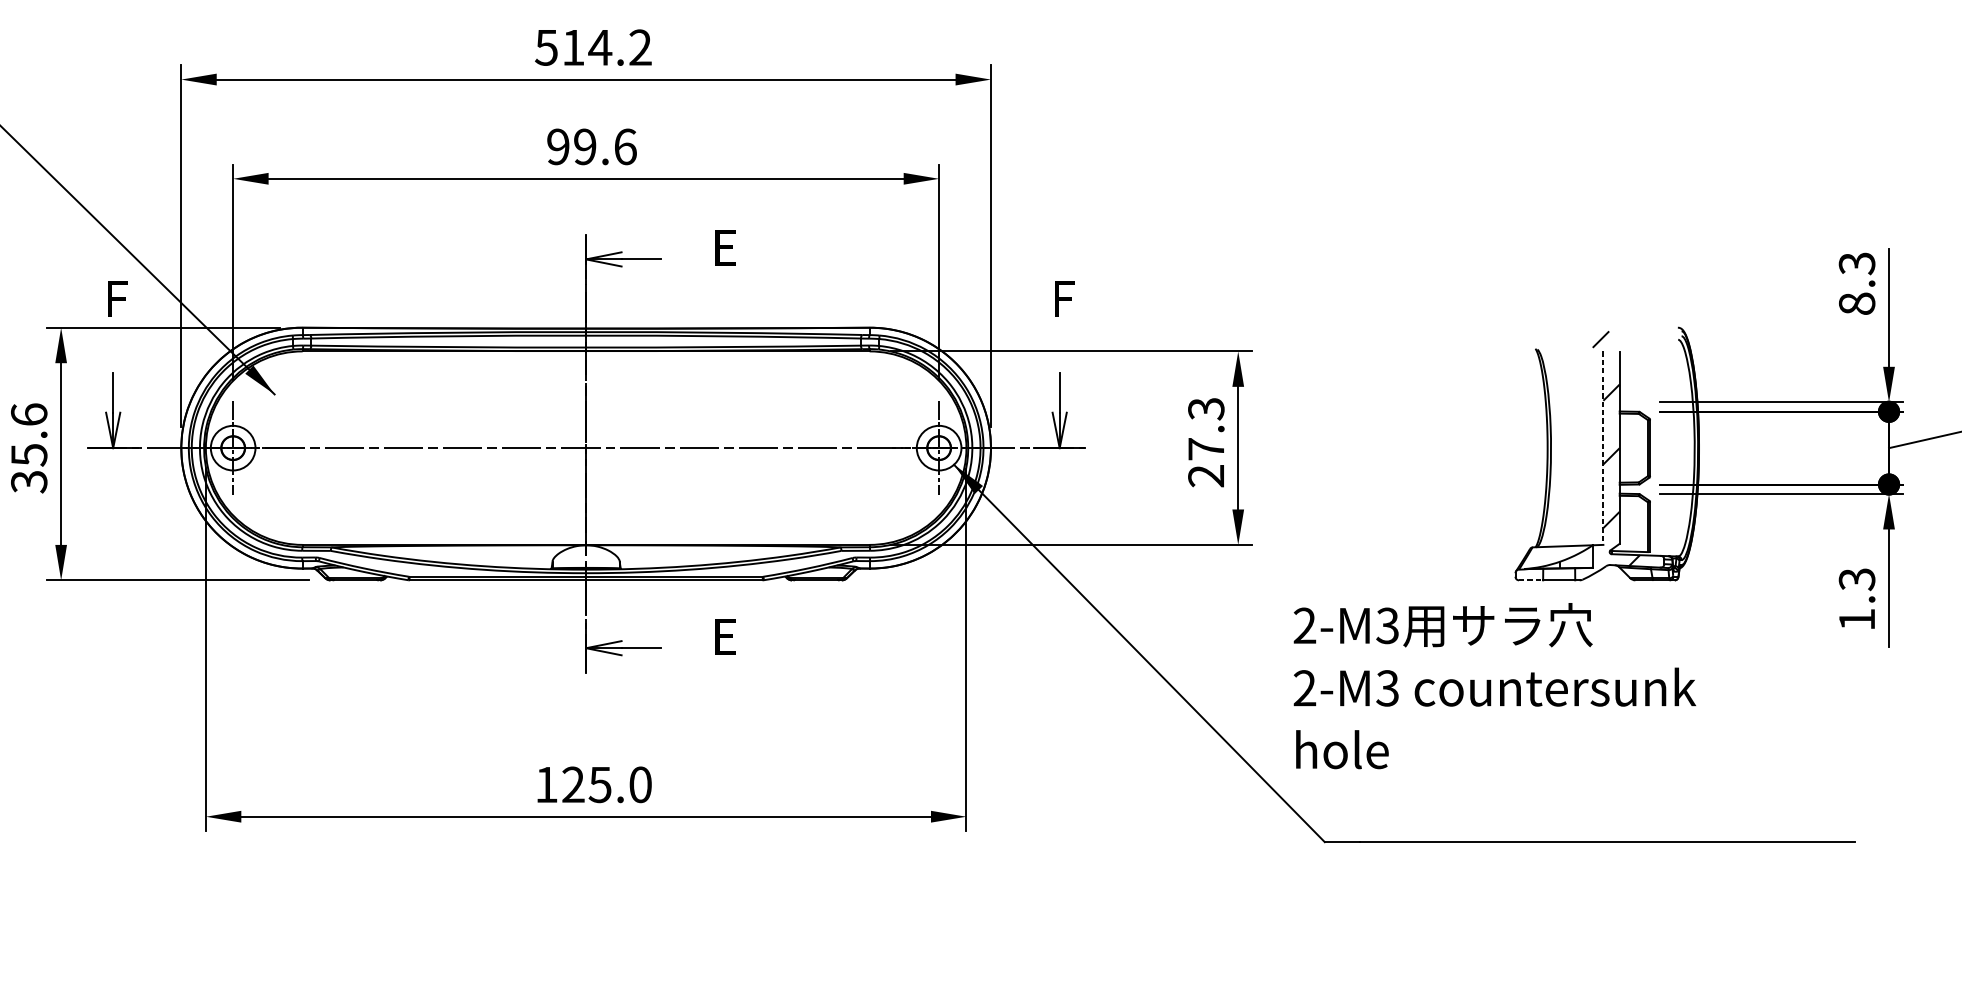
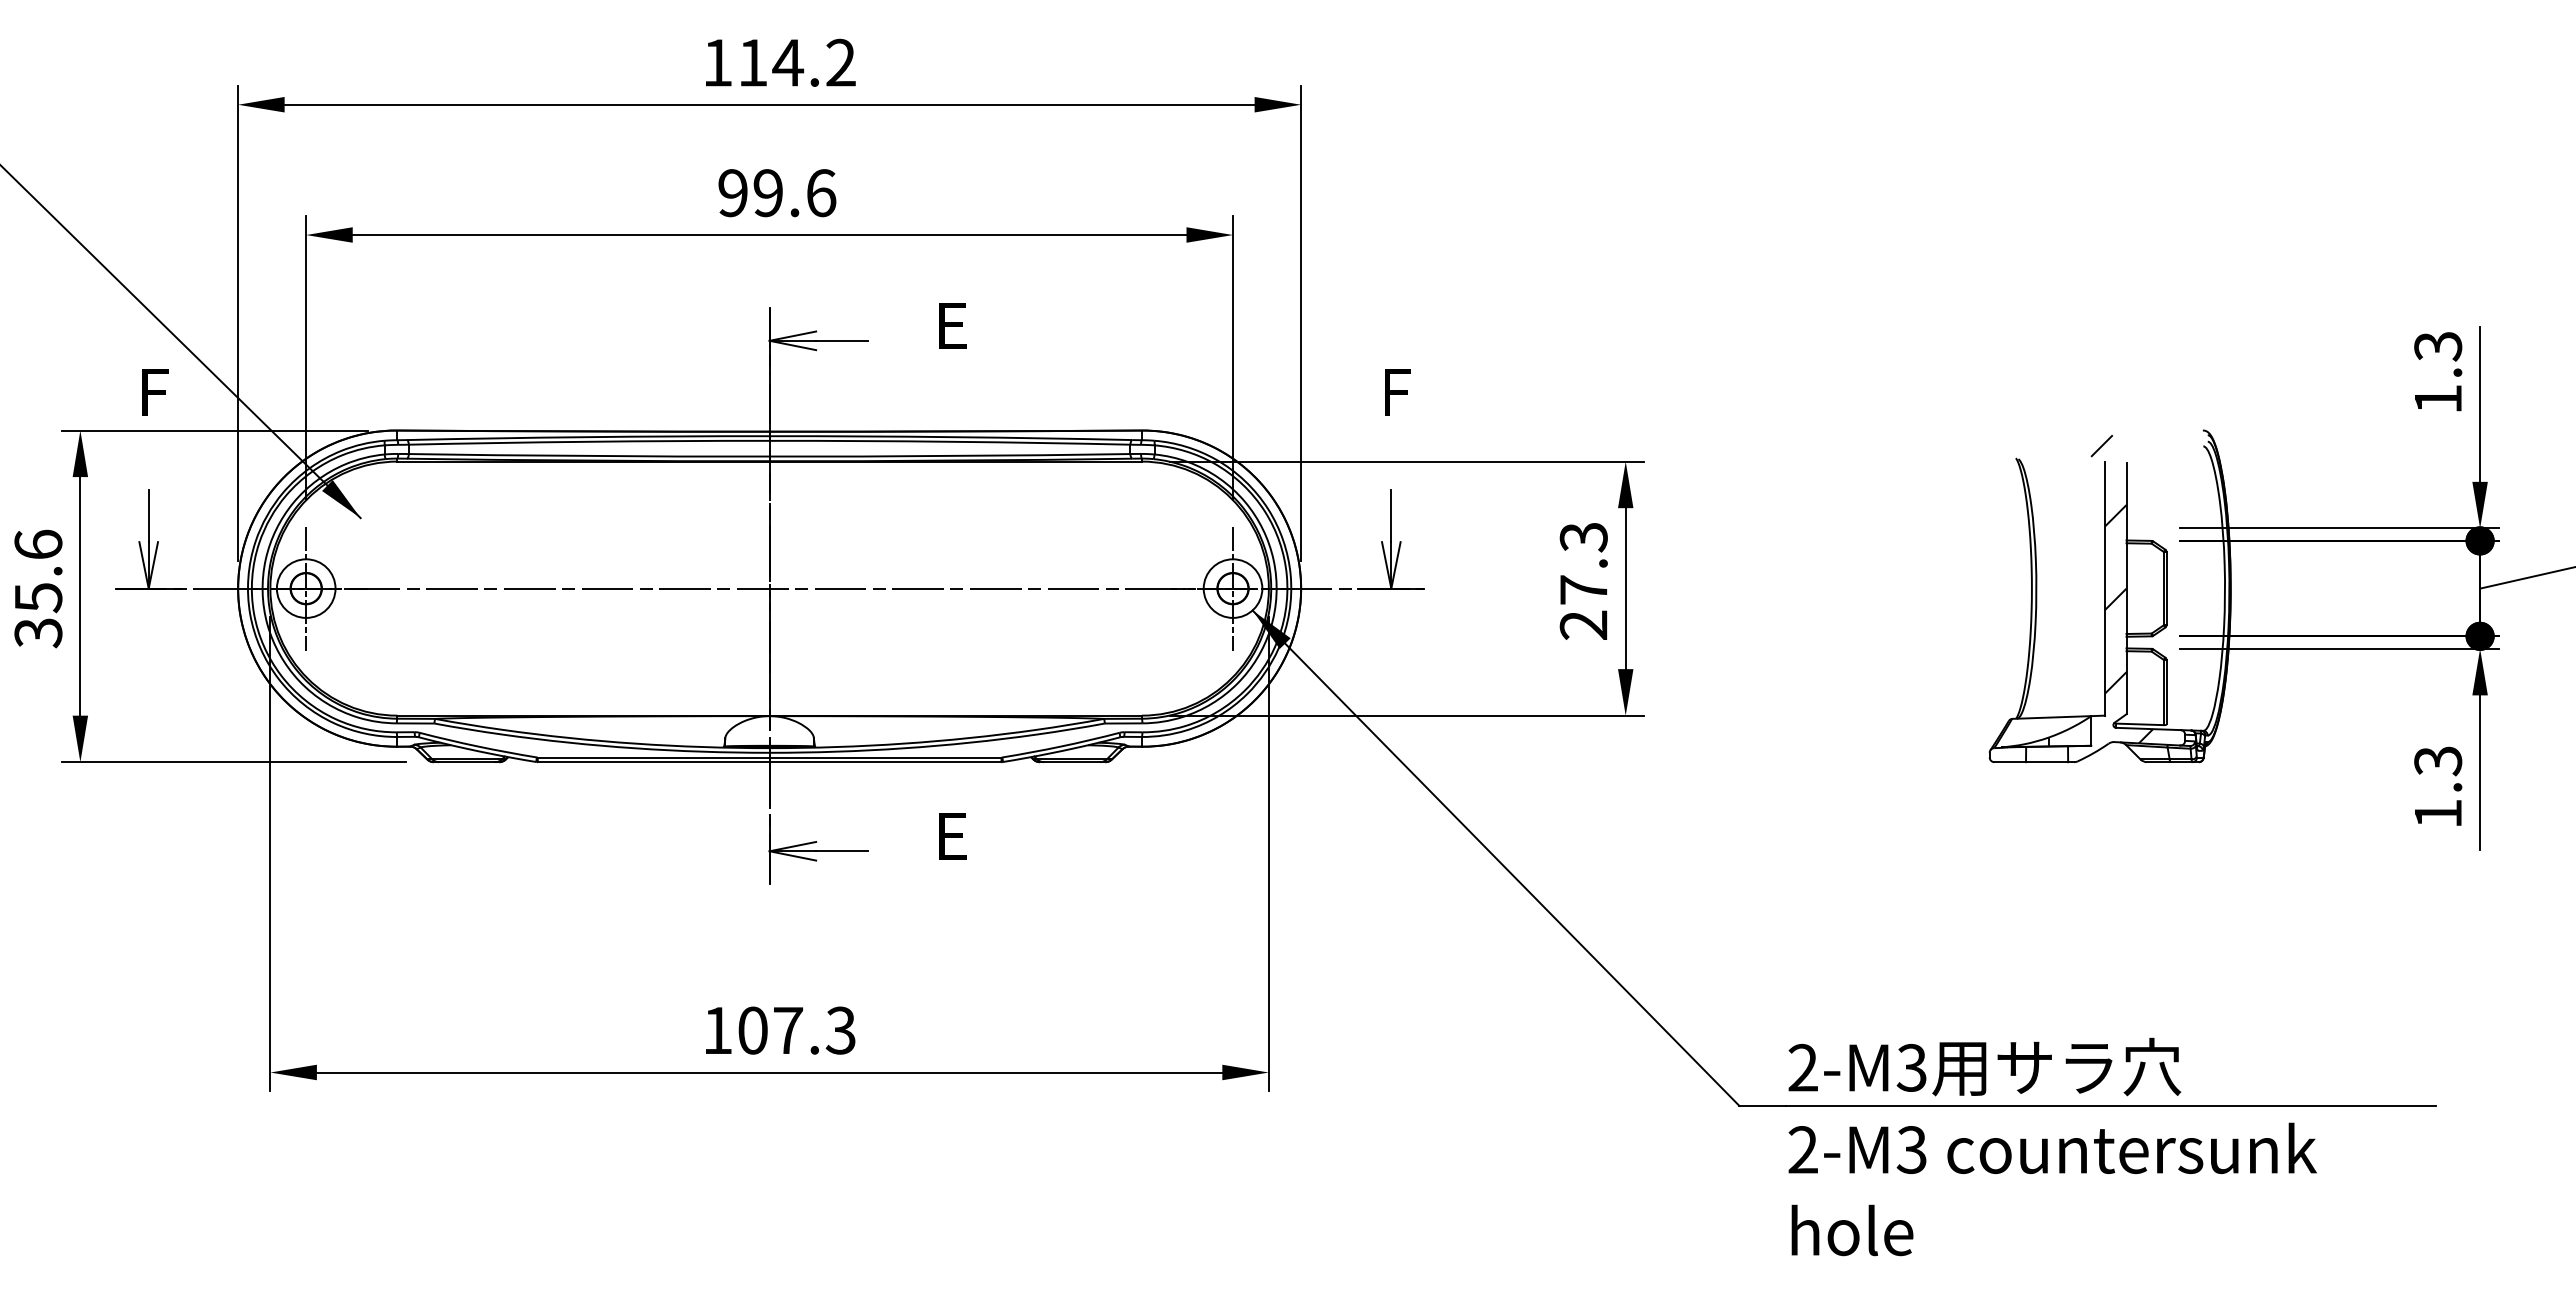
text: (546, 47) -> (717, 62), 514.2 -> 114.2
text: (1857, 303) -> (2438, 398), 8.3 -> 1.3
line: (1603, 448) -> (2105, 589), dashed -> solid
line: (1531, 580) -> (2010, 762), dashed -> solid
text: (1494, 685) -> (2052, 1146), moved
text: (606, 784) -> (796, 1030), 125.0 -> 107.3

